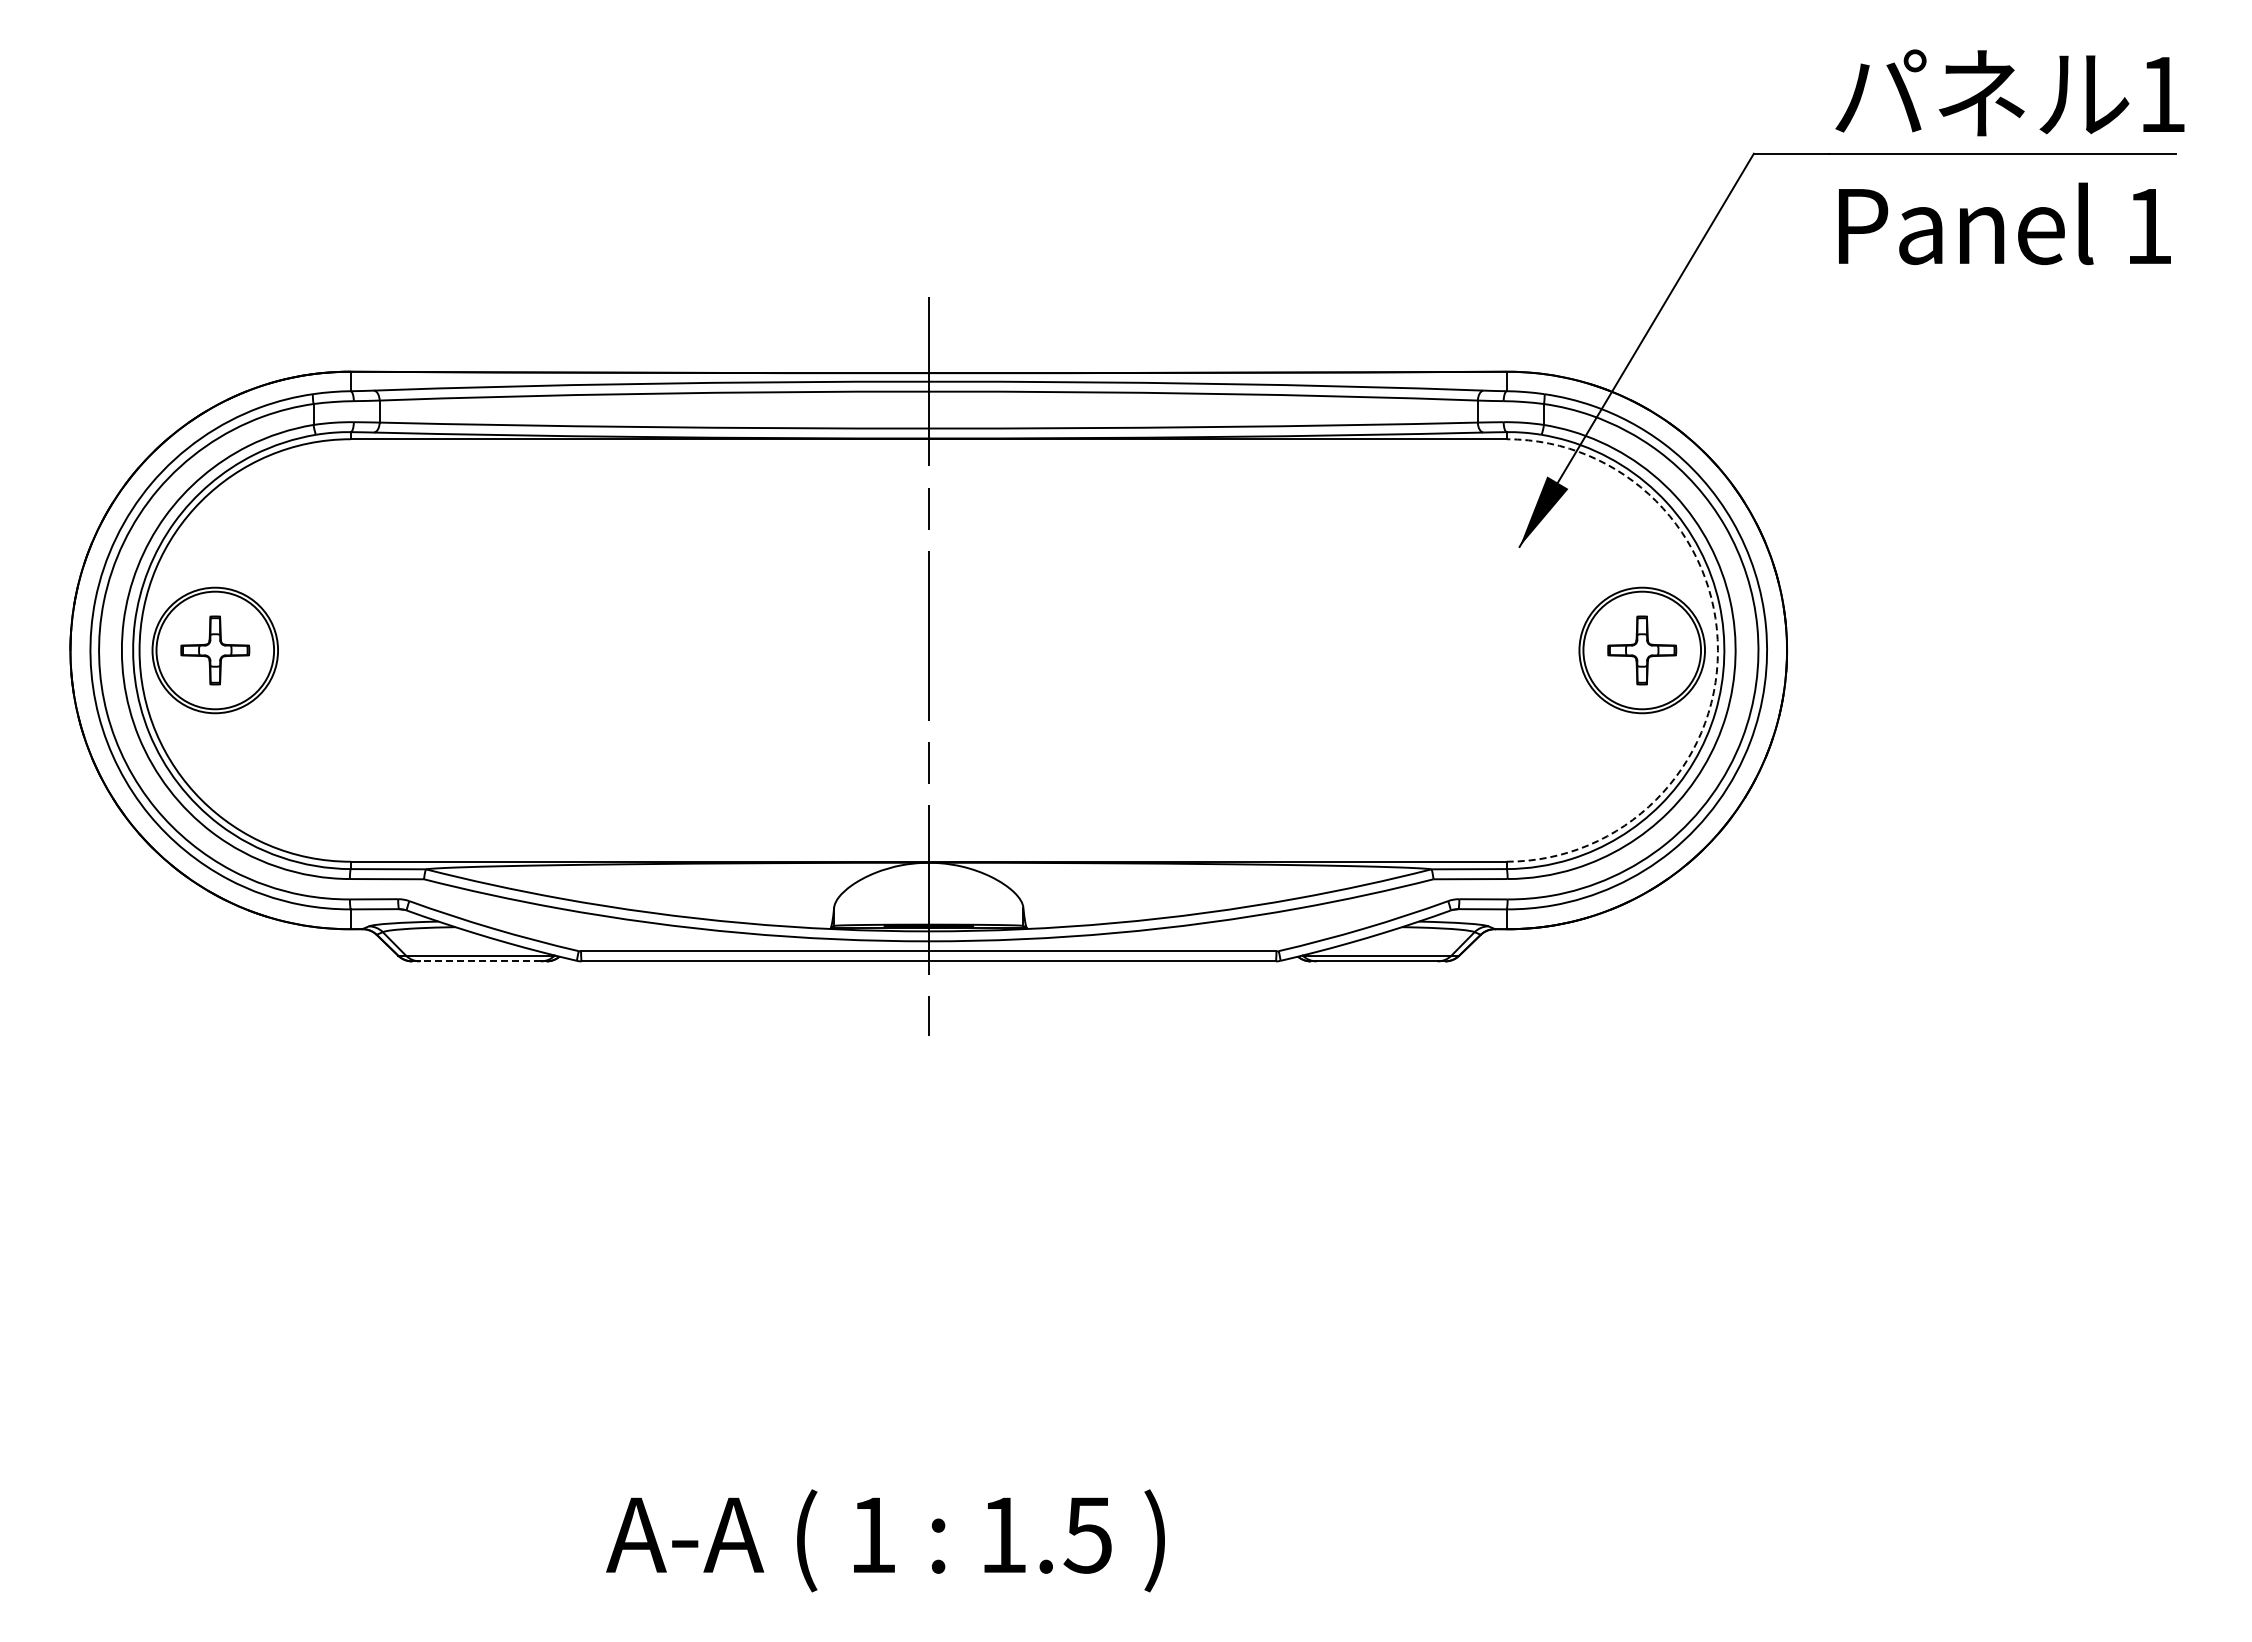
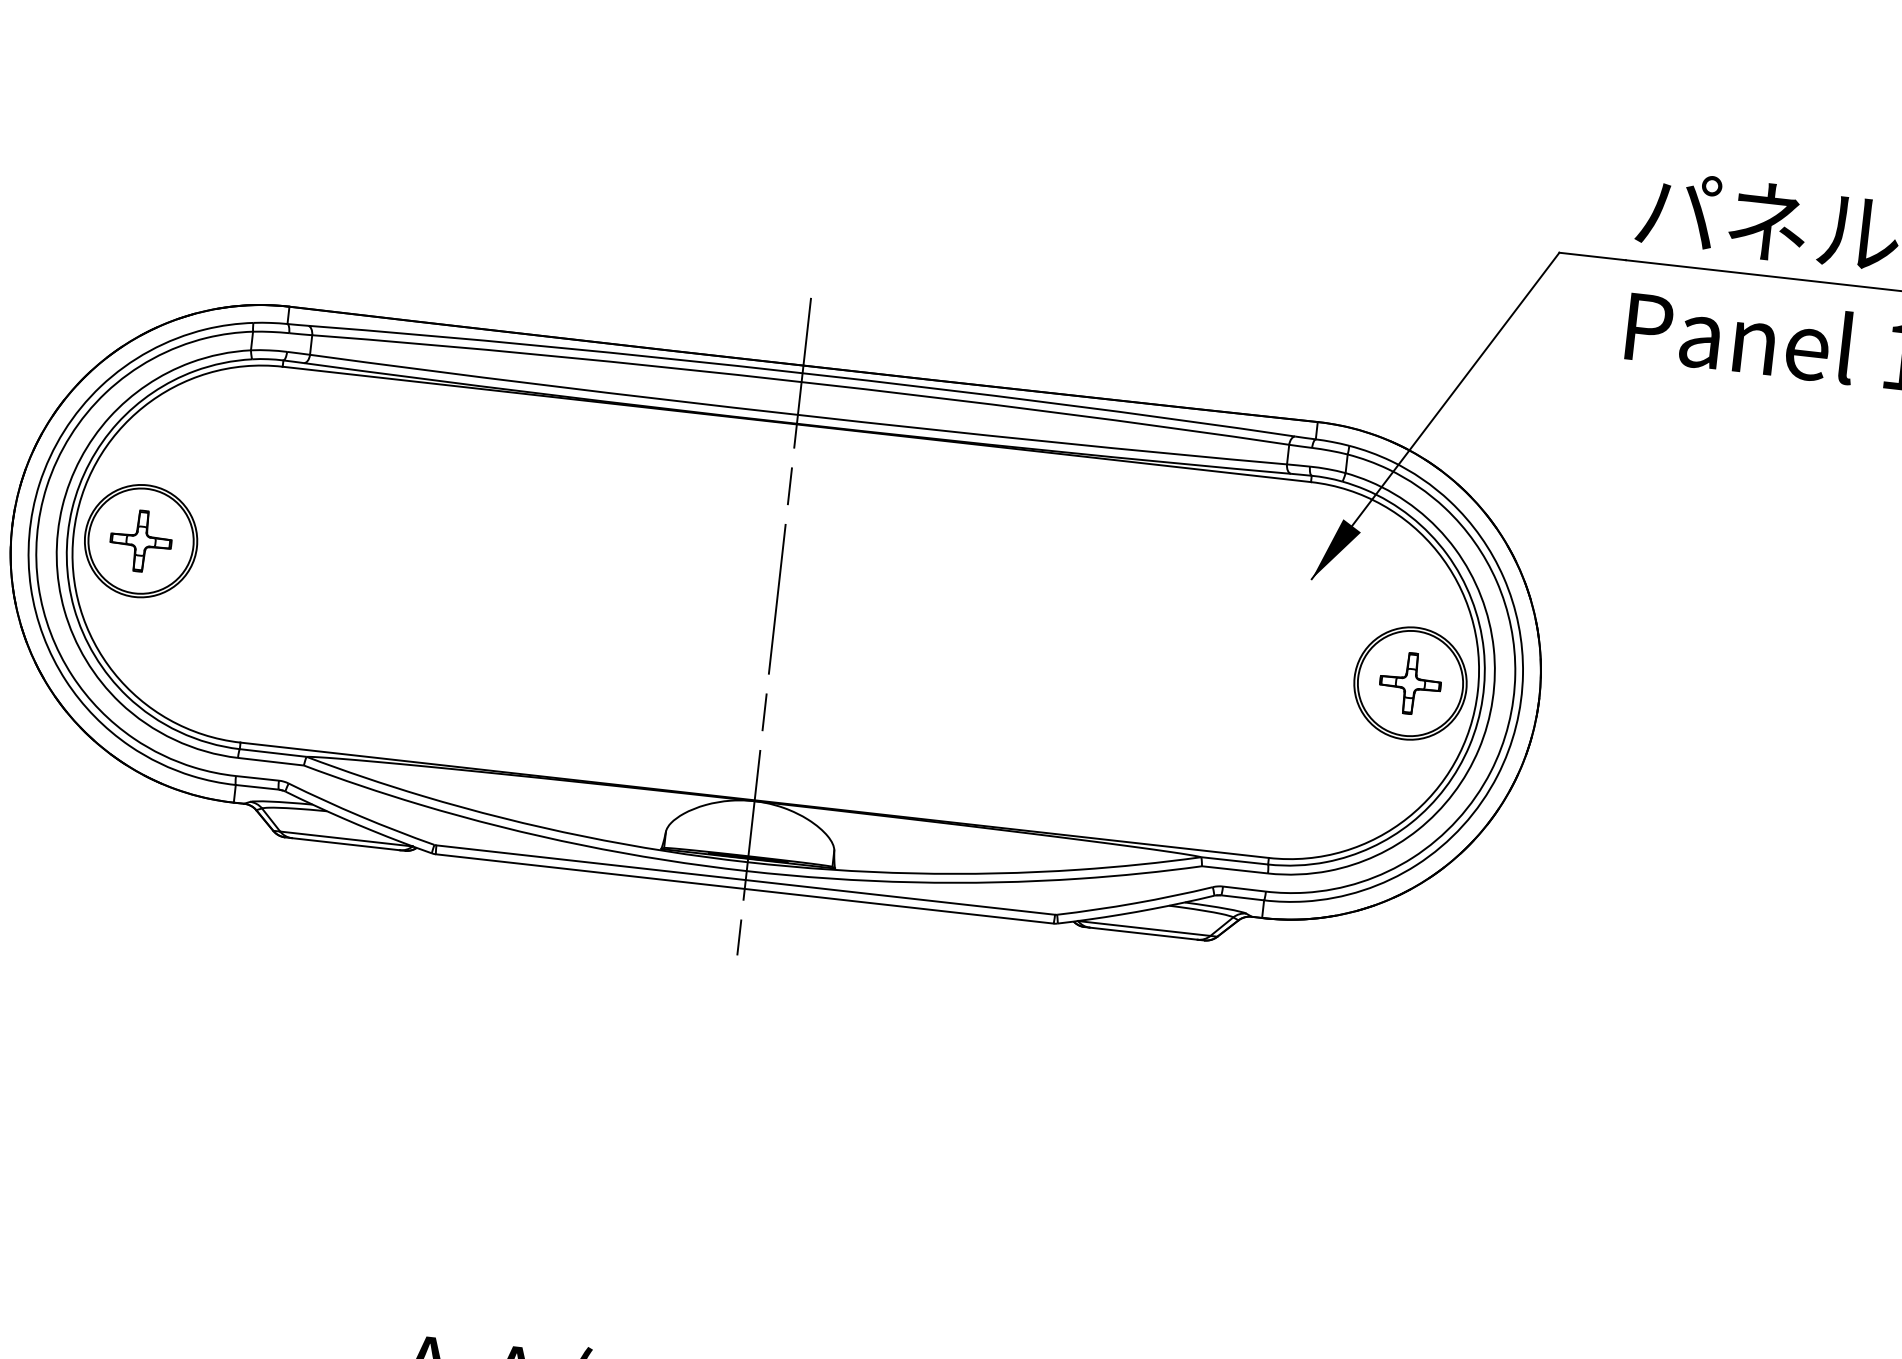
arc: (1717, 650) -> (1477, 691), dashed -> solid
line: (480, 961) -> (345, 844), dashed -> solid

